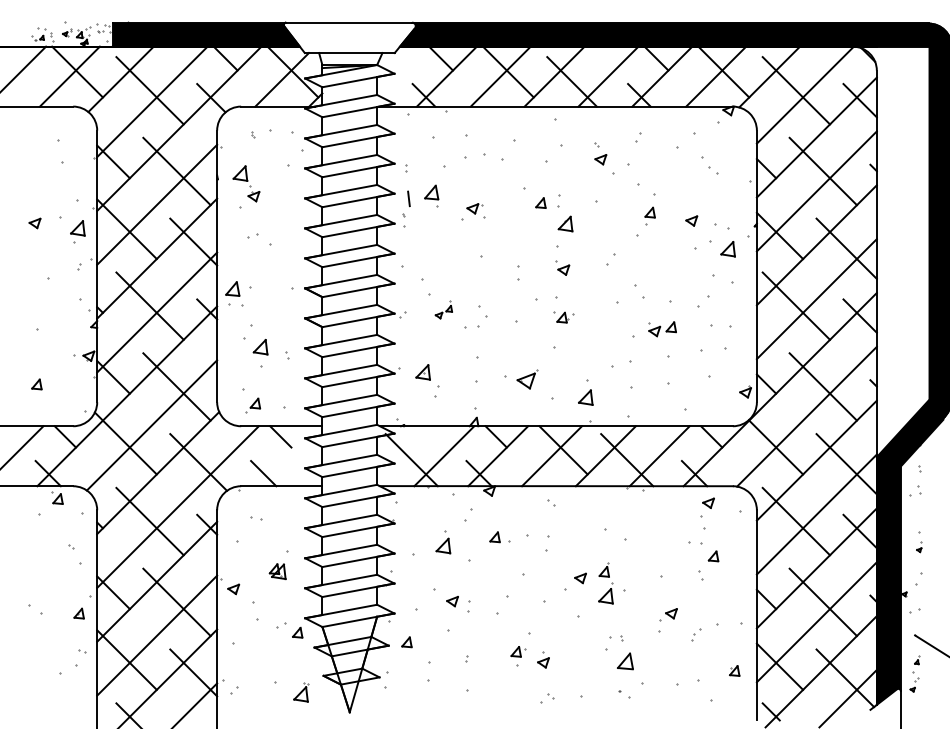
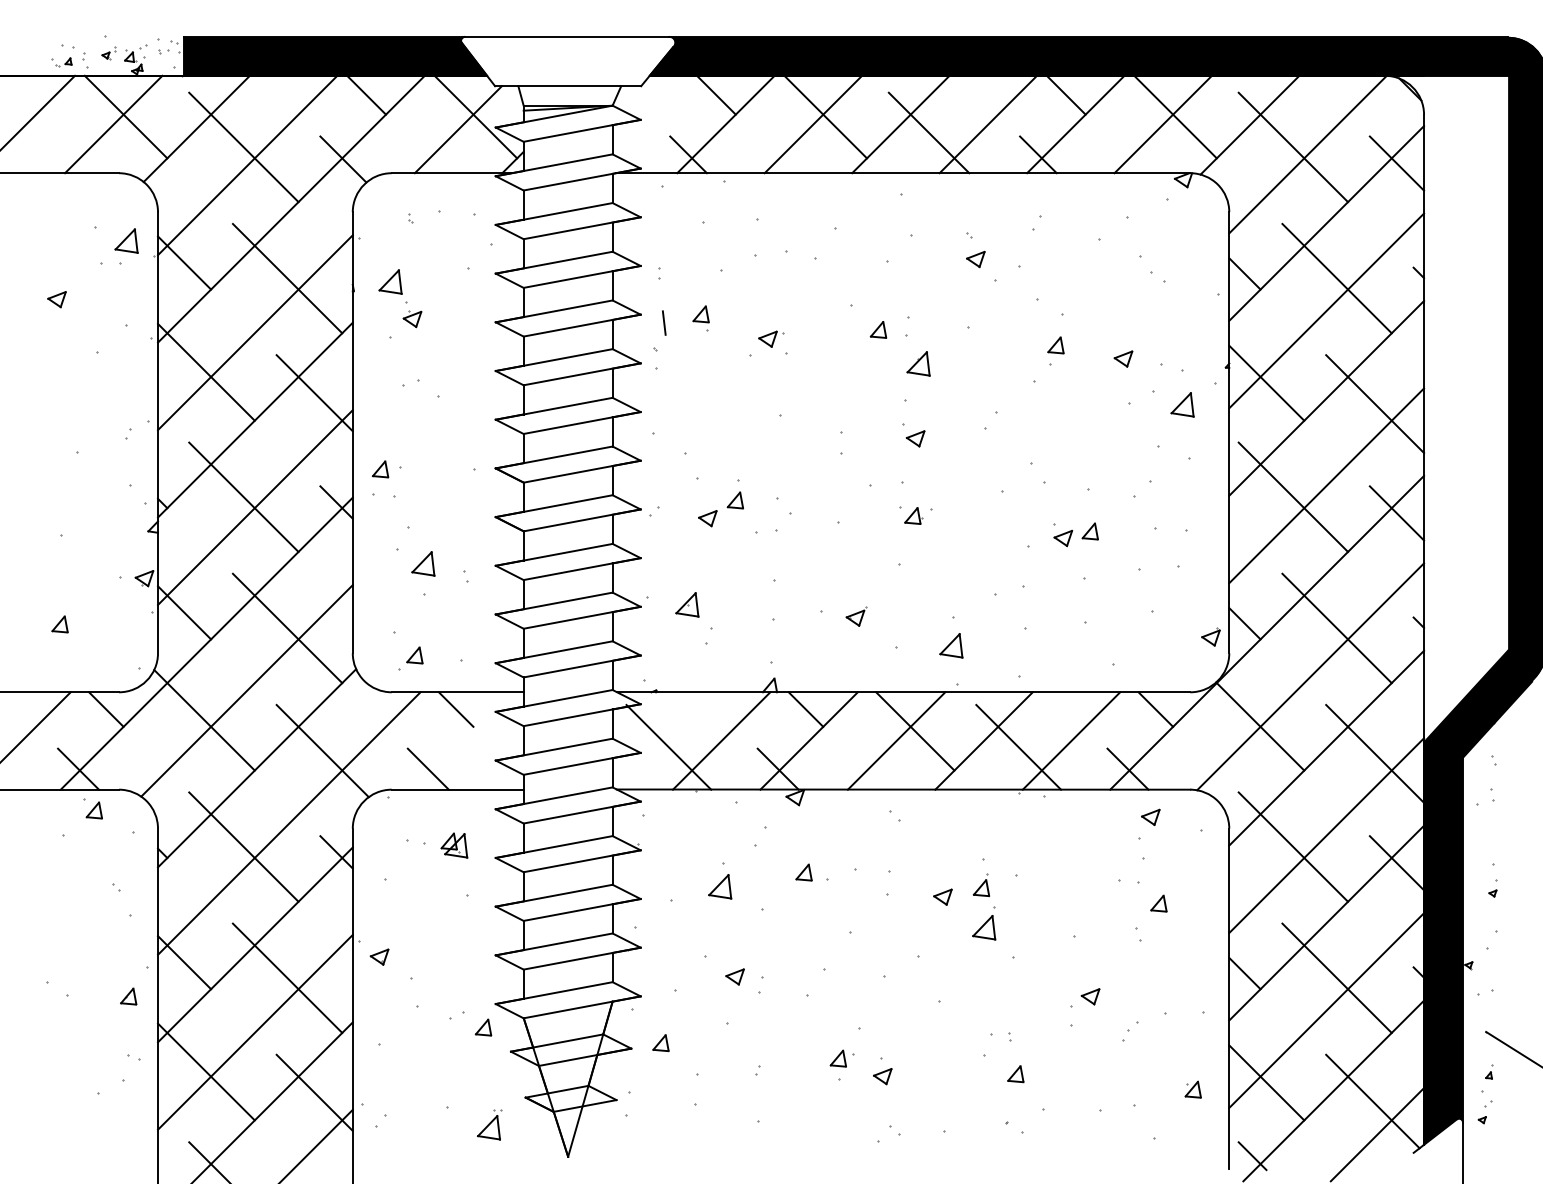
part: (431, 195) -> (700, 317), size x0.71
part: (34, 223) -> (56, 299), moved
part: (77, 231) -> (125, 246), moved
part: (237, 288) -> (385, 468), size x0.71
part: (443, 309) -> (720, 502), size x1.67
part: (527, 379) -> (856, 616), size x0.62
part: (277, 571) -> (454, 845), moved
part: (580, 578) -> (942, 897), moved
part: (605, 583) -> (983, 907), moved
part: (625, 661) -> (1015, 1074), size x0.62

